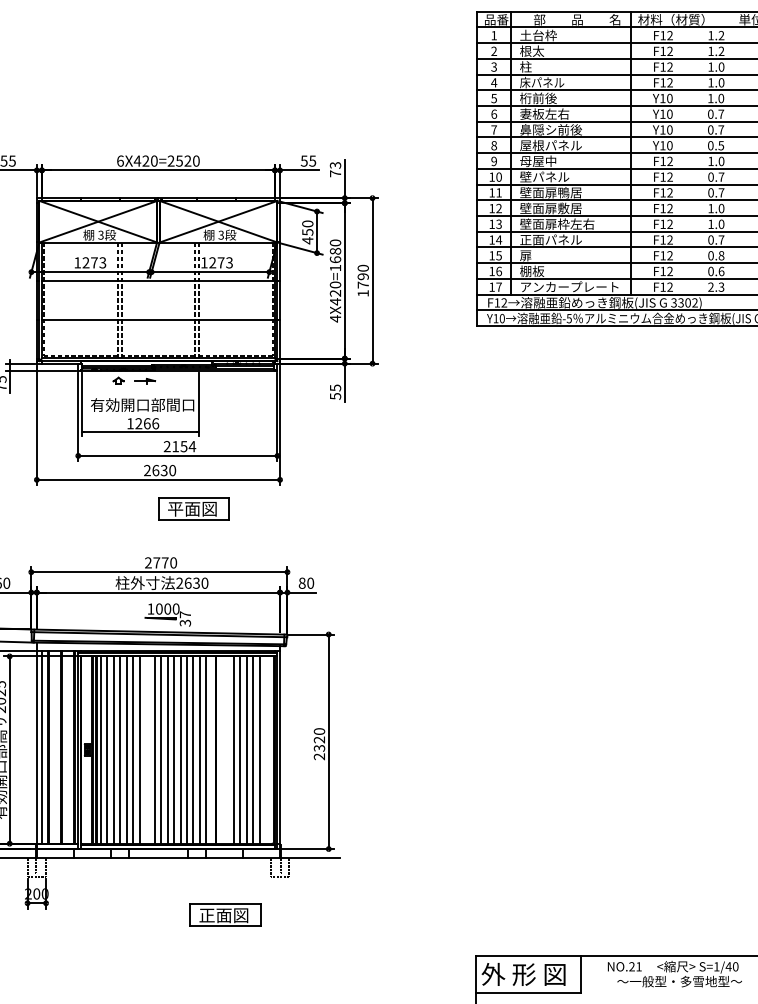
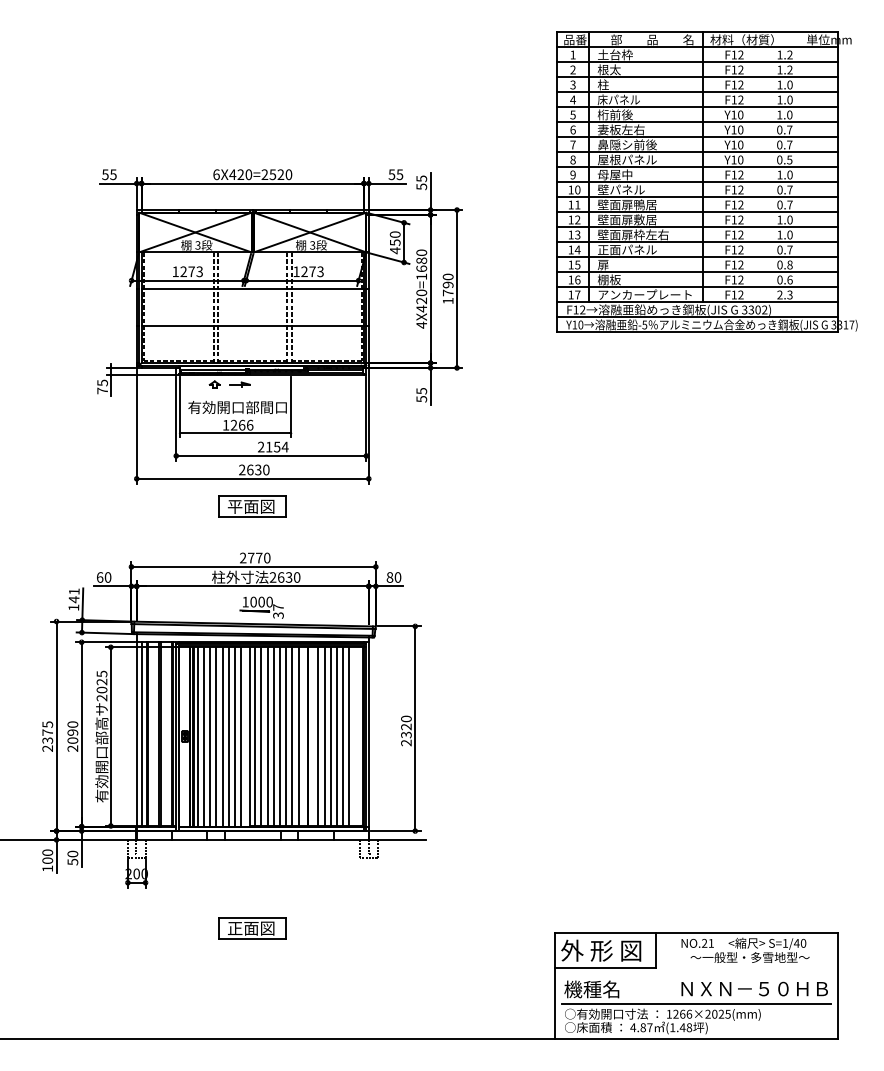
text: (335, 169) -> (421, 182), 73 -> 55
part: (193, 508) -> (252, 506), moved
line: (146, 749) -> (241, 736), added
line: (227, 749) -> (318, 736), added
part: (225, 915) -> (252, 928), moved

